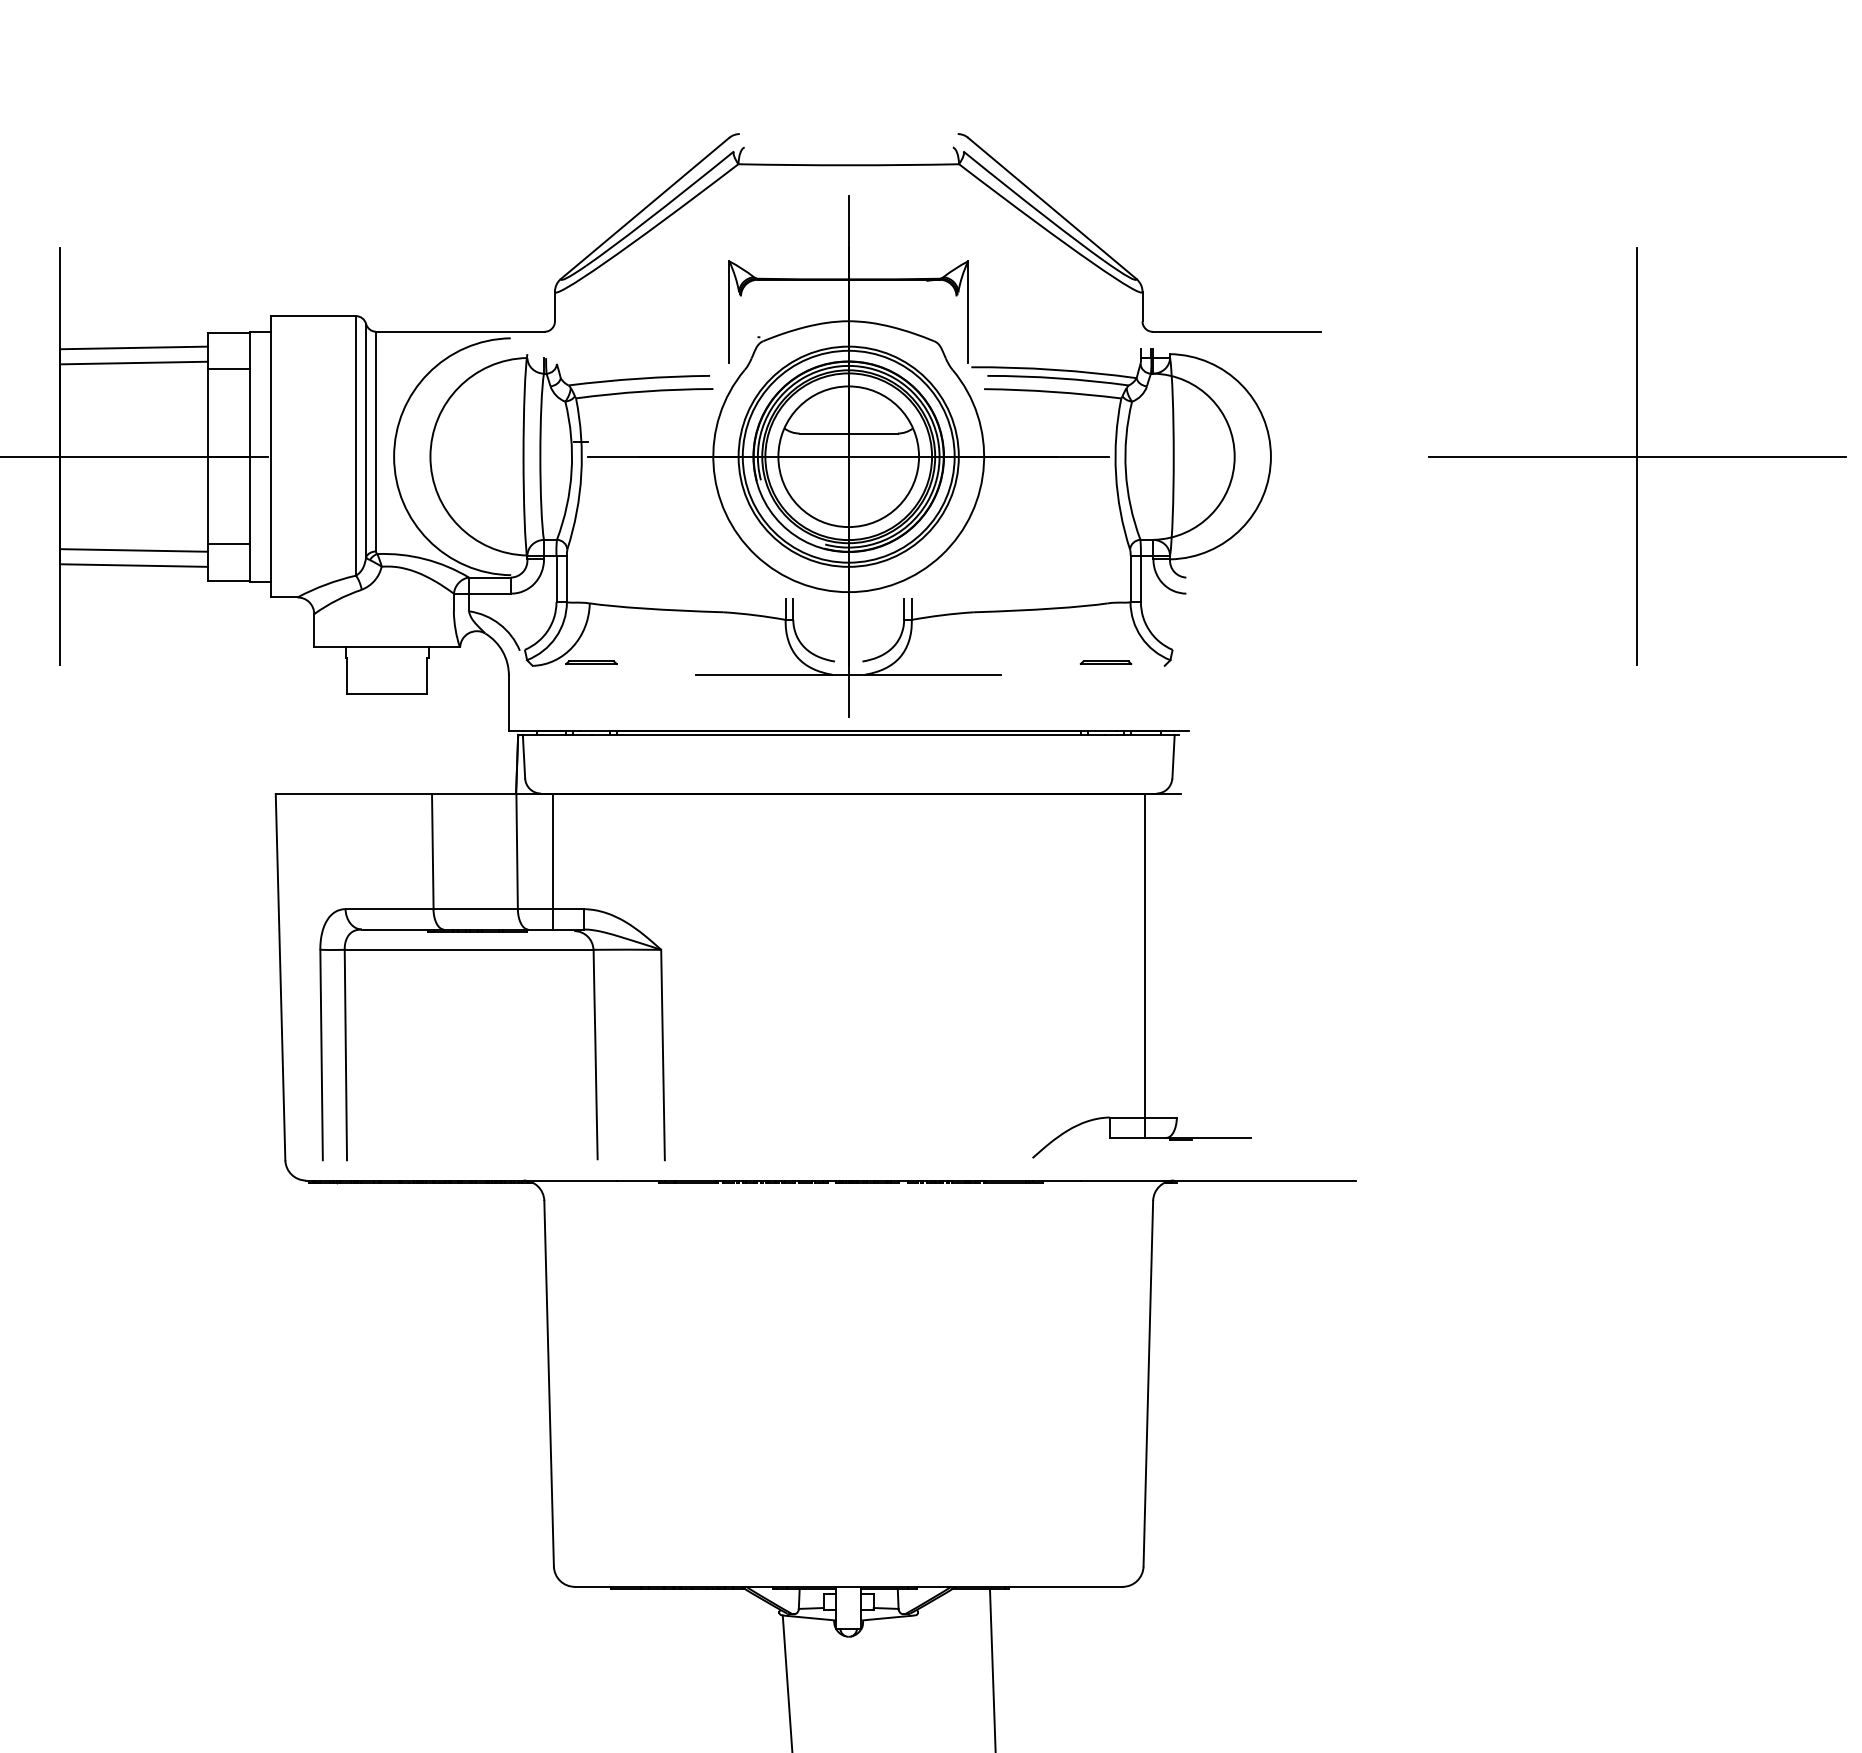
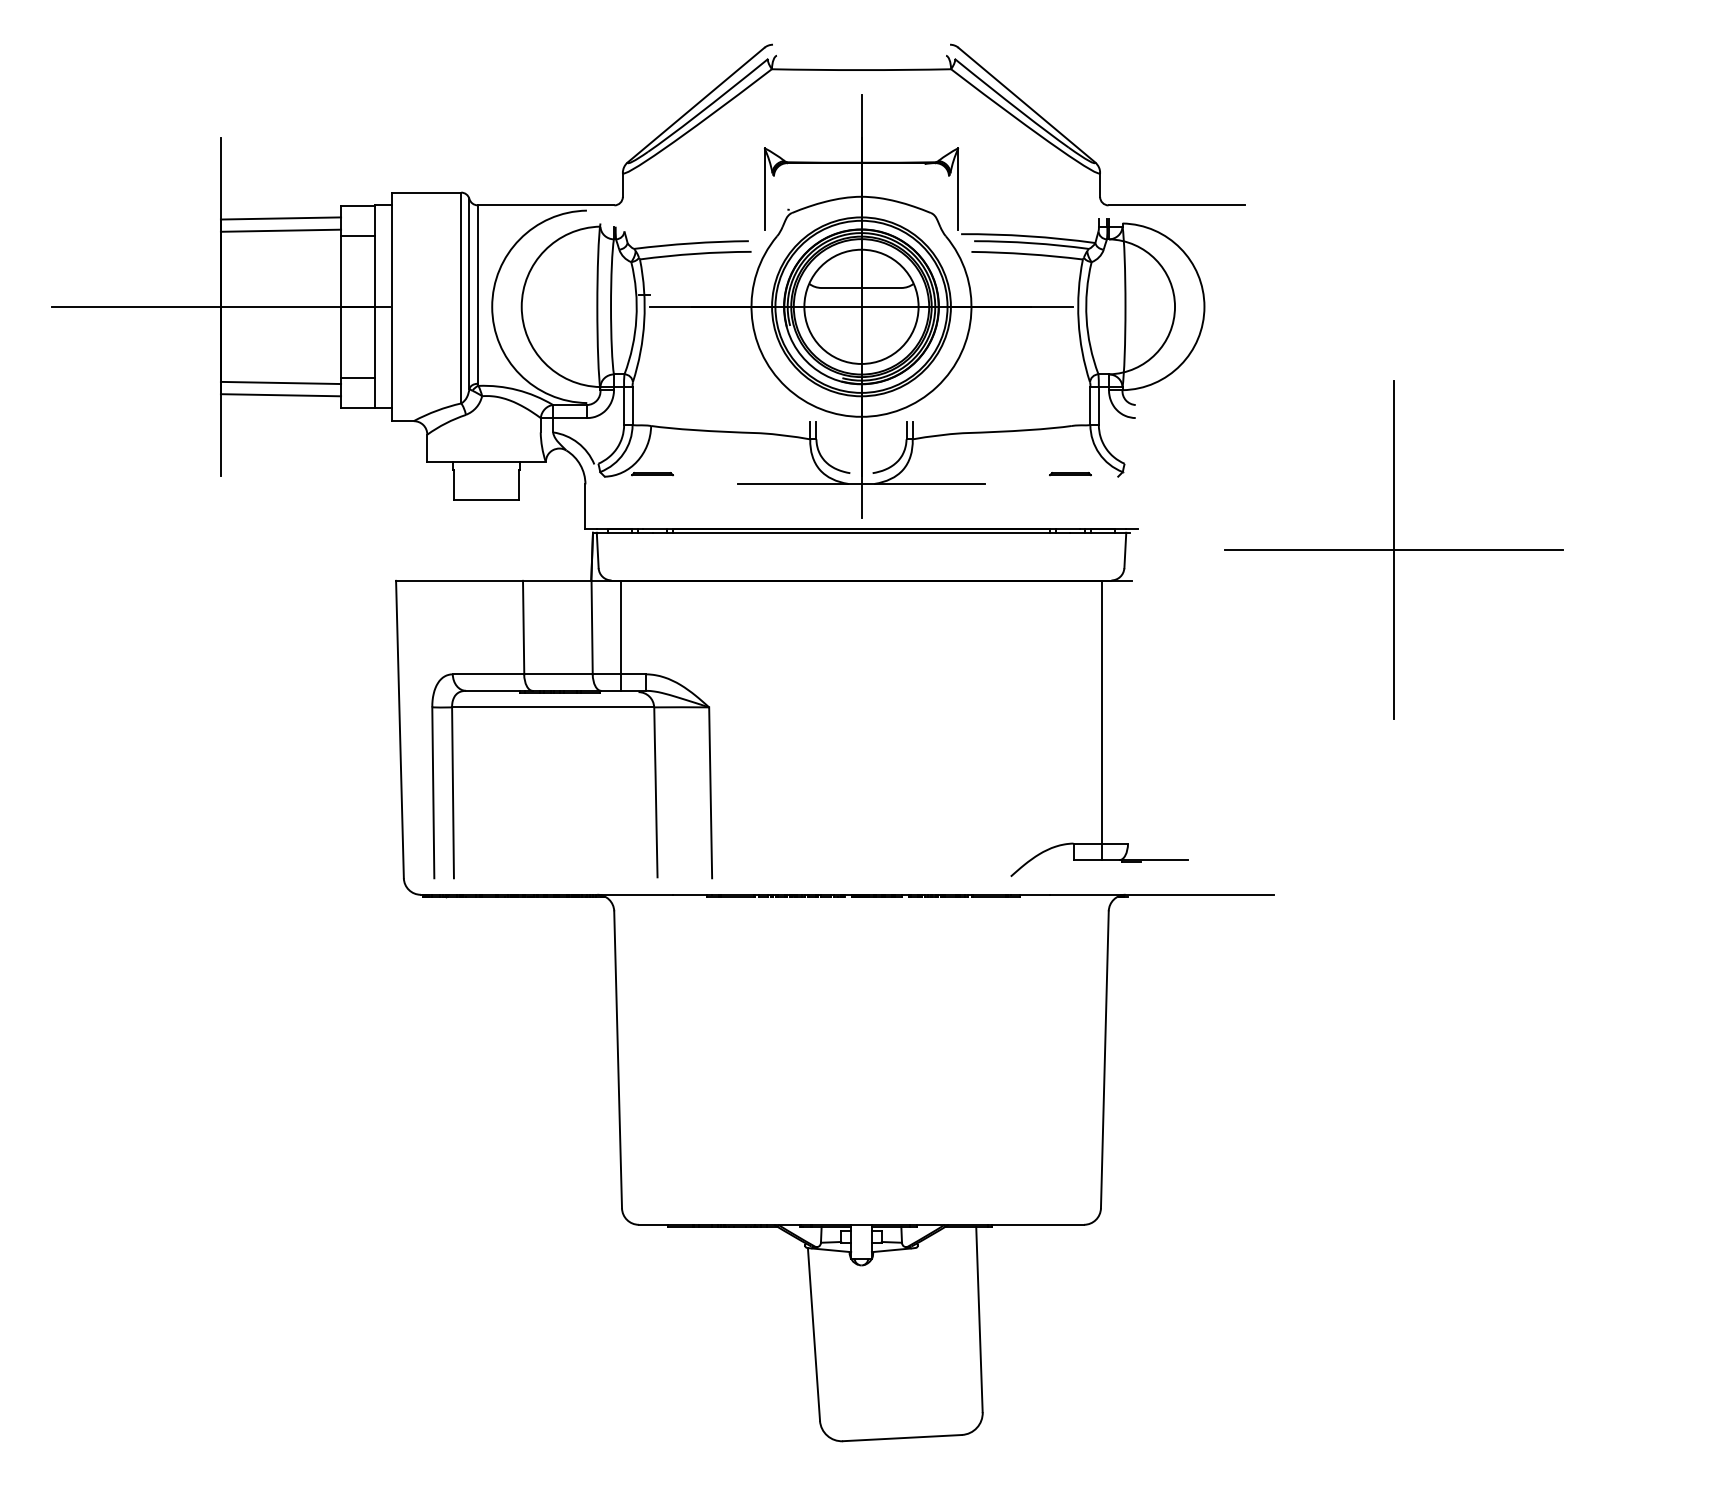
part: (1636, 456) -> (1393, 549), moved

